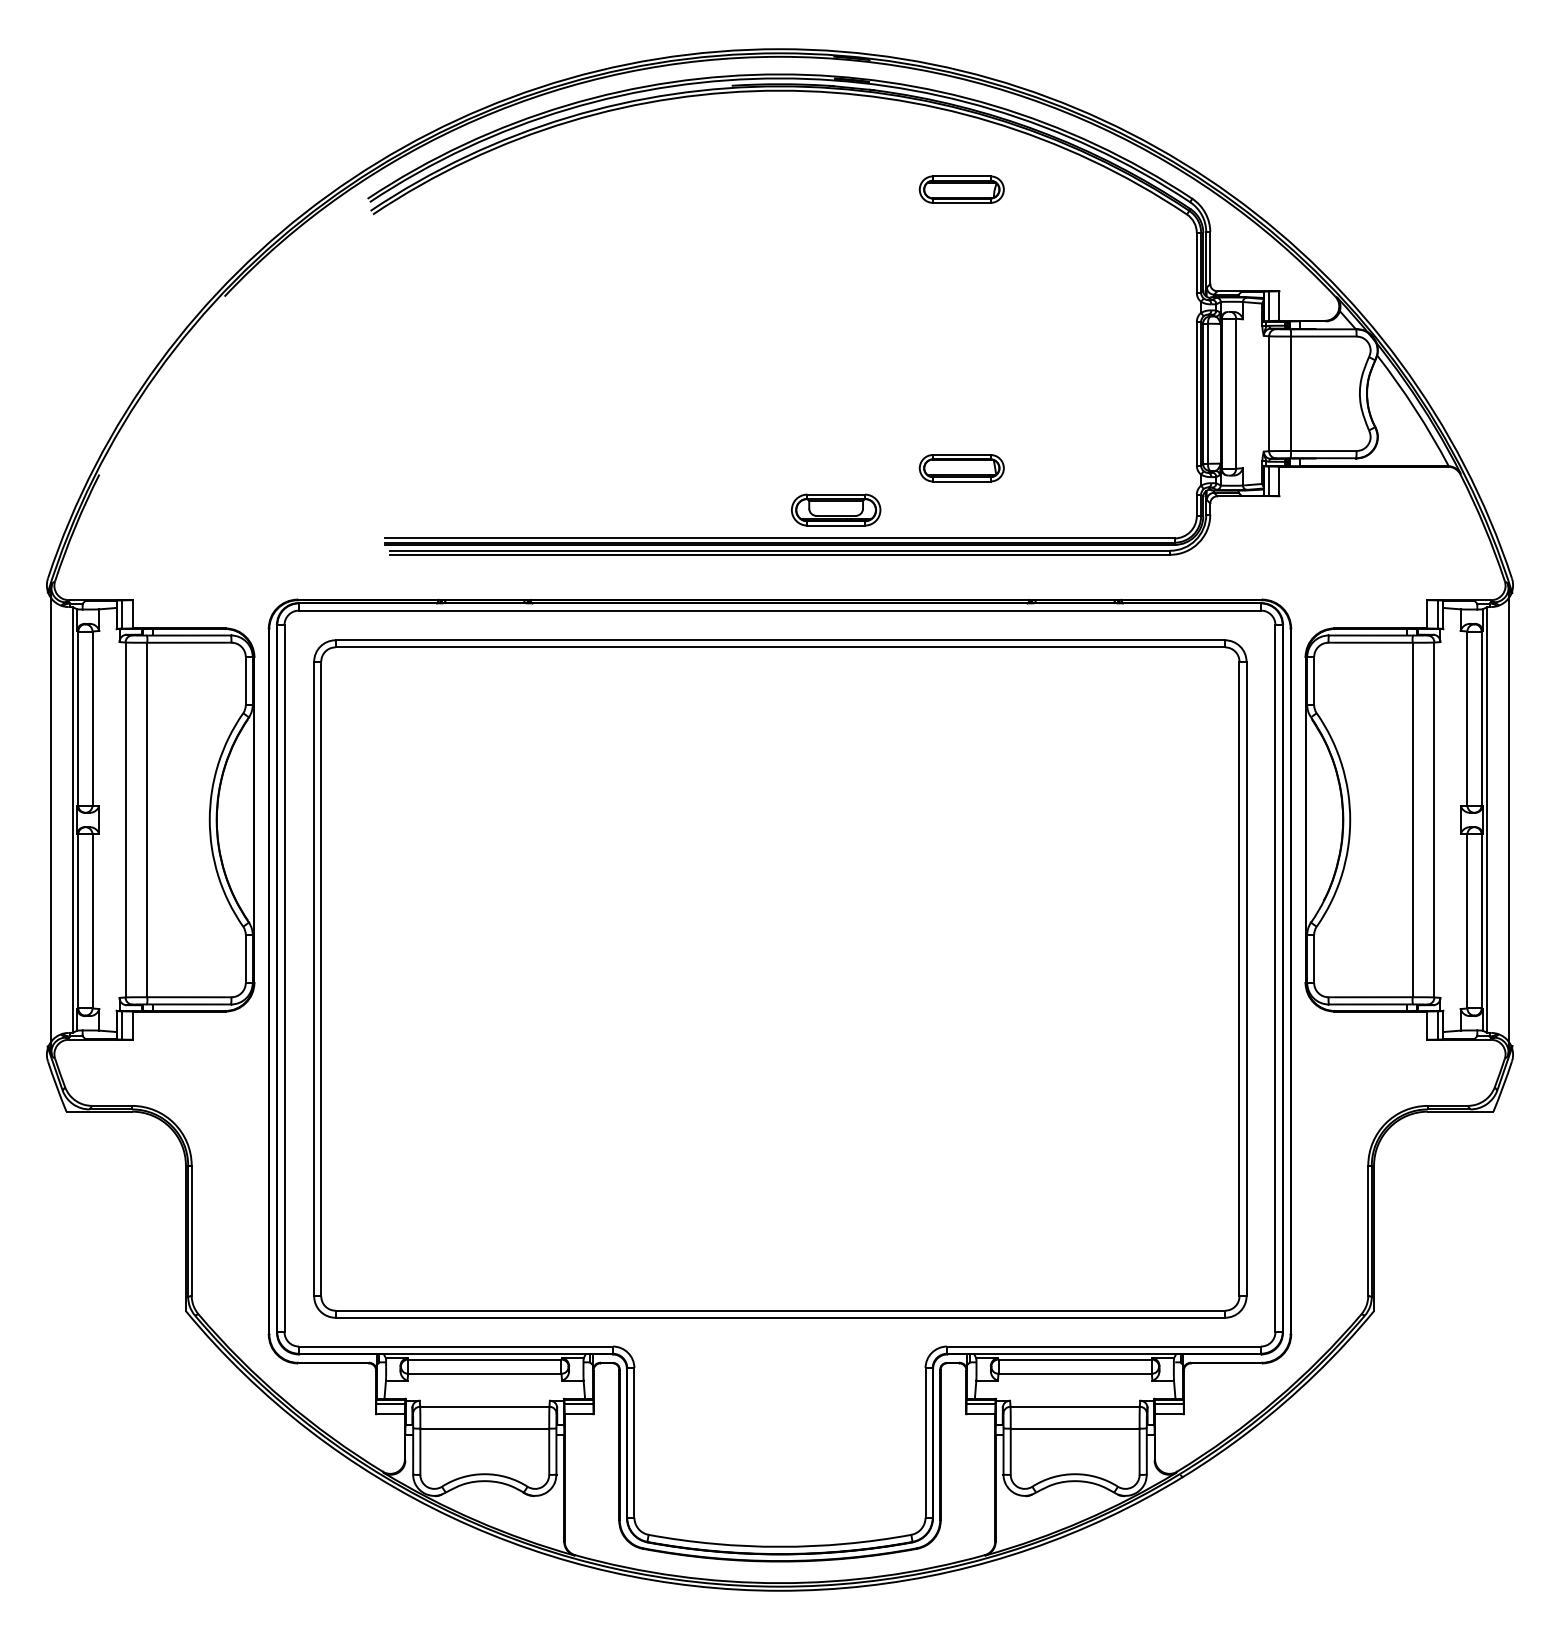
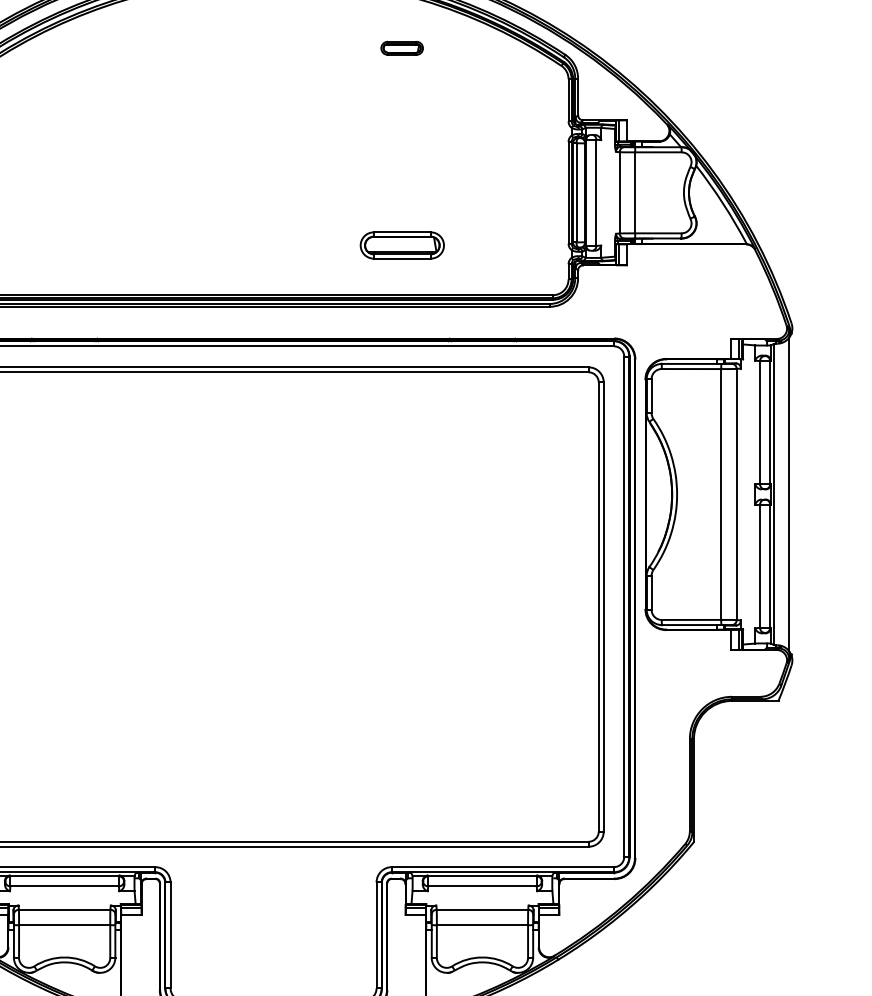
part: (961, 189) -> (402, 48), size x0.7
part: (961, 468) -> (402, 245), size x1.4
part: (836, 509) -> (313, 274), removed

